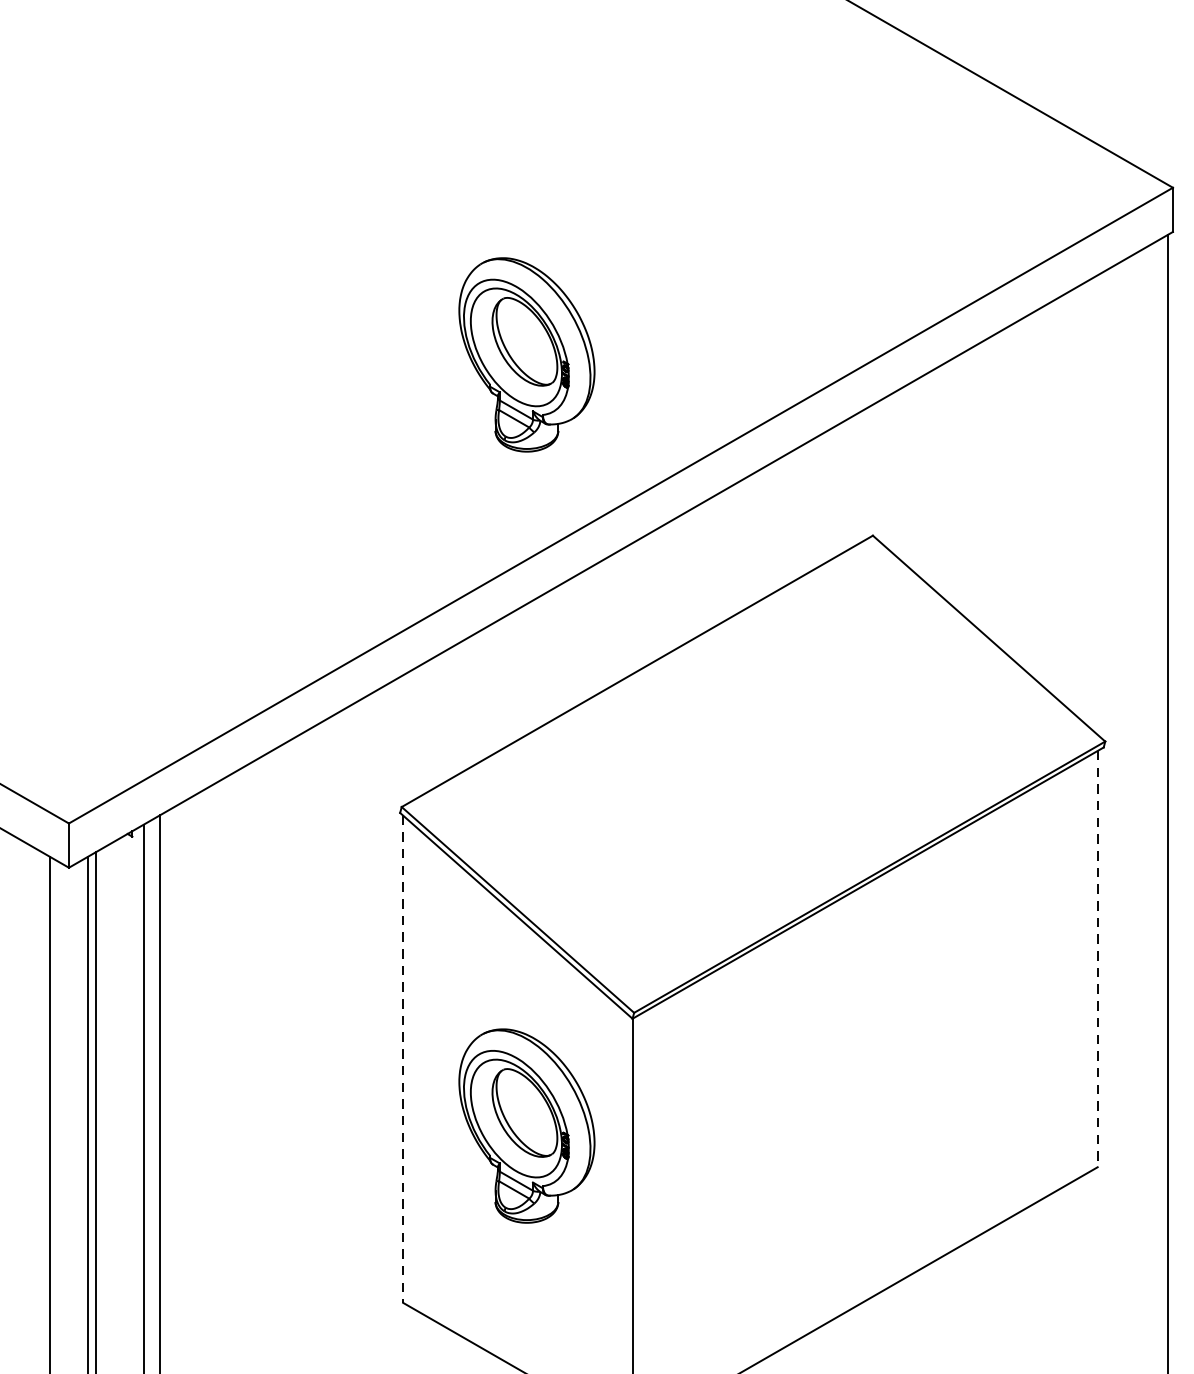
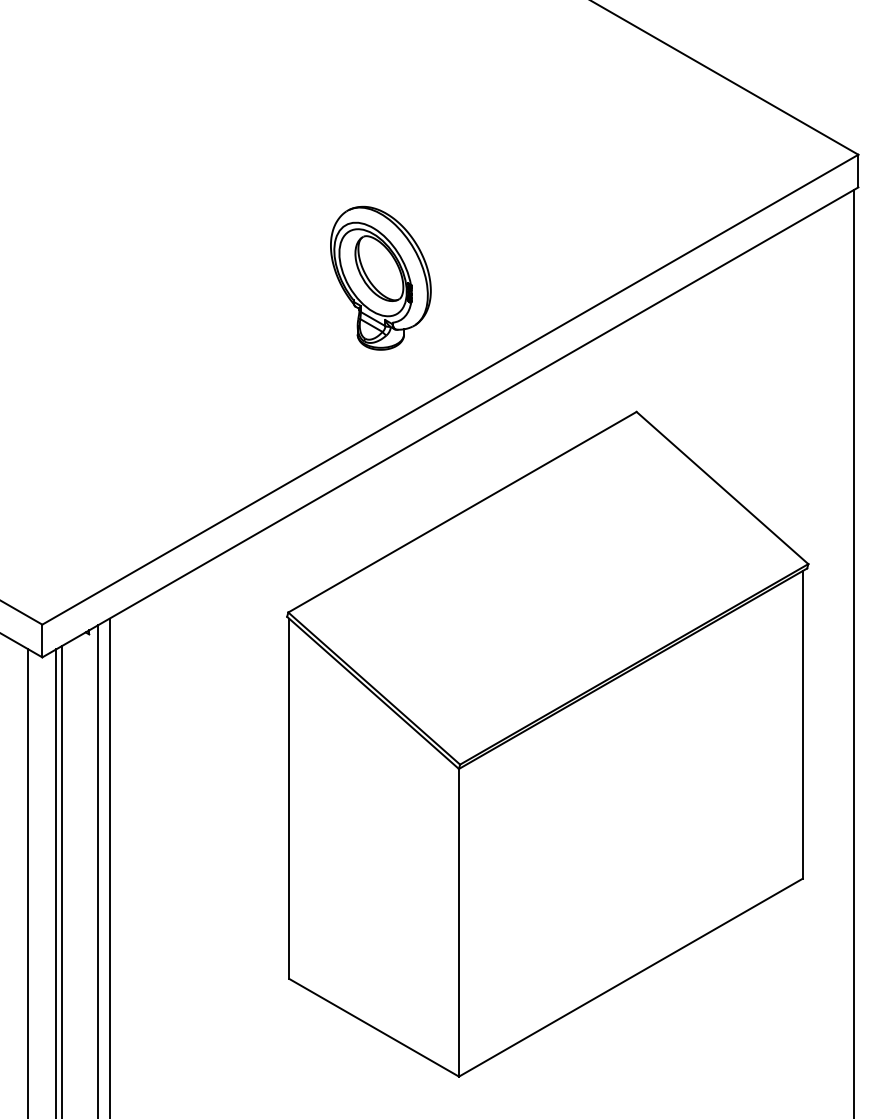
line: (1097, 958) -> (802, 724), dashed -> solid
line: (403, 1060) -> (289, 799), dashed -> solid
part: (526, 1124) -> (380, 847), removed

